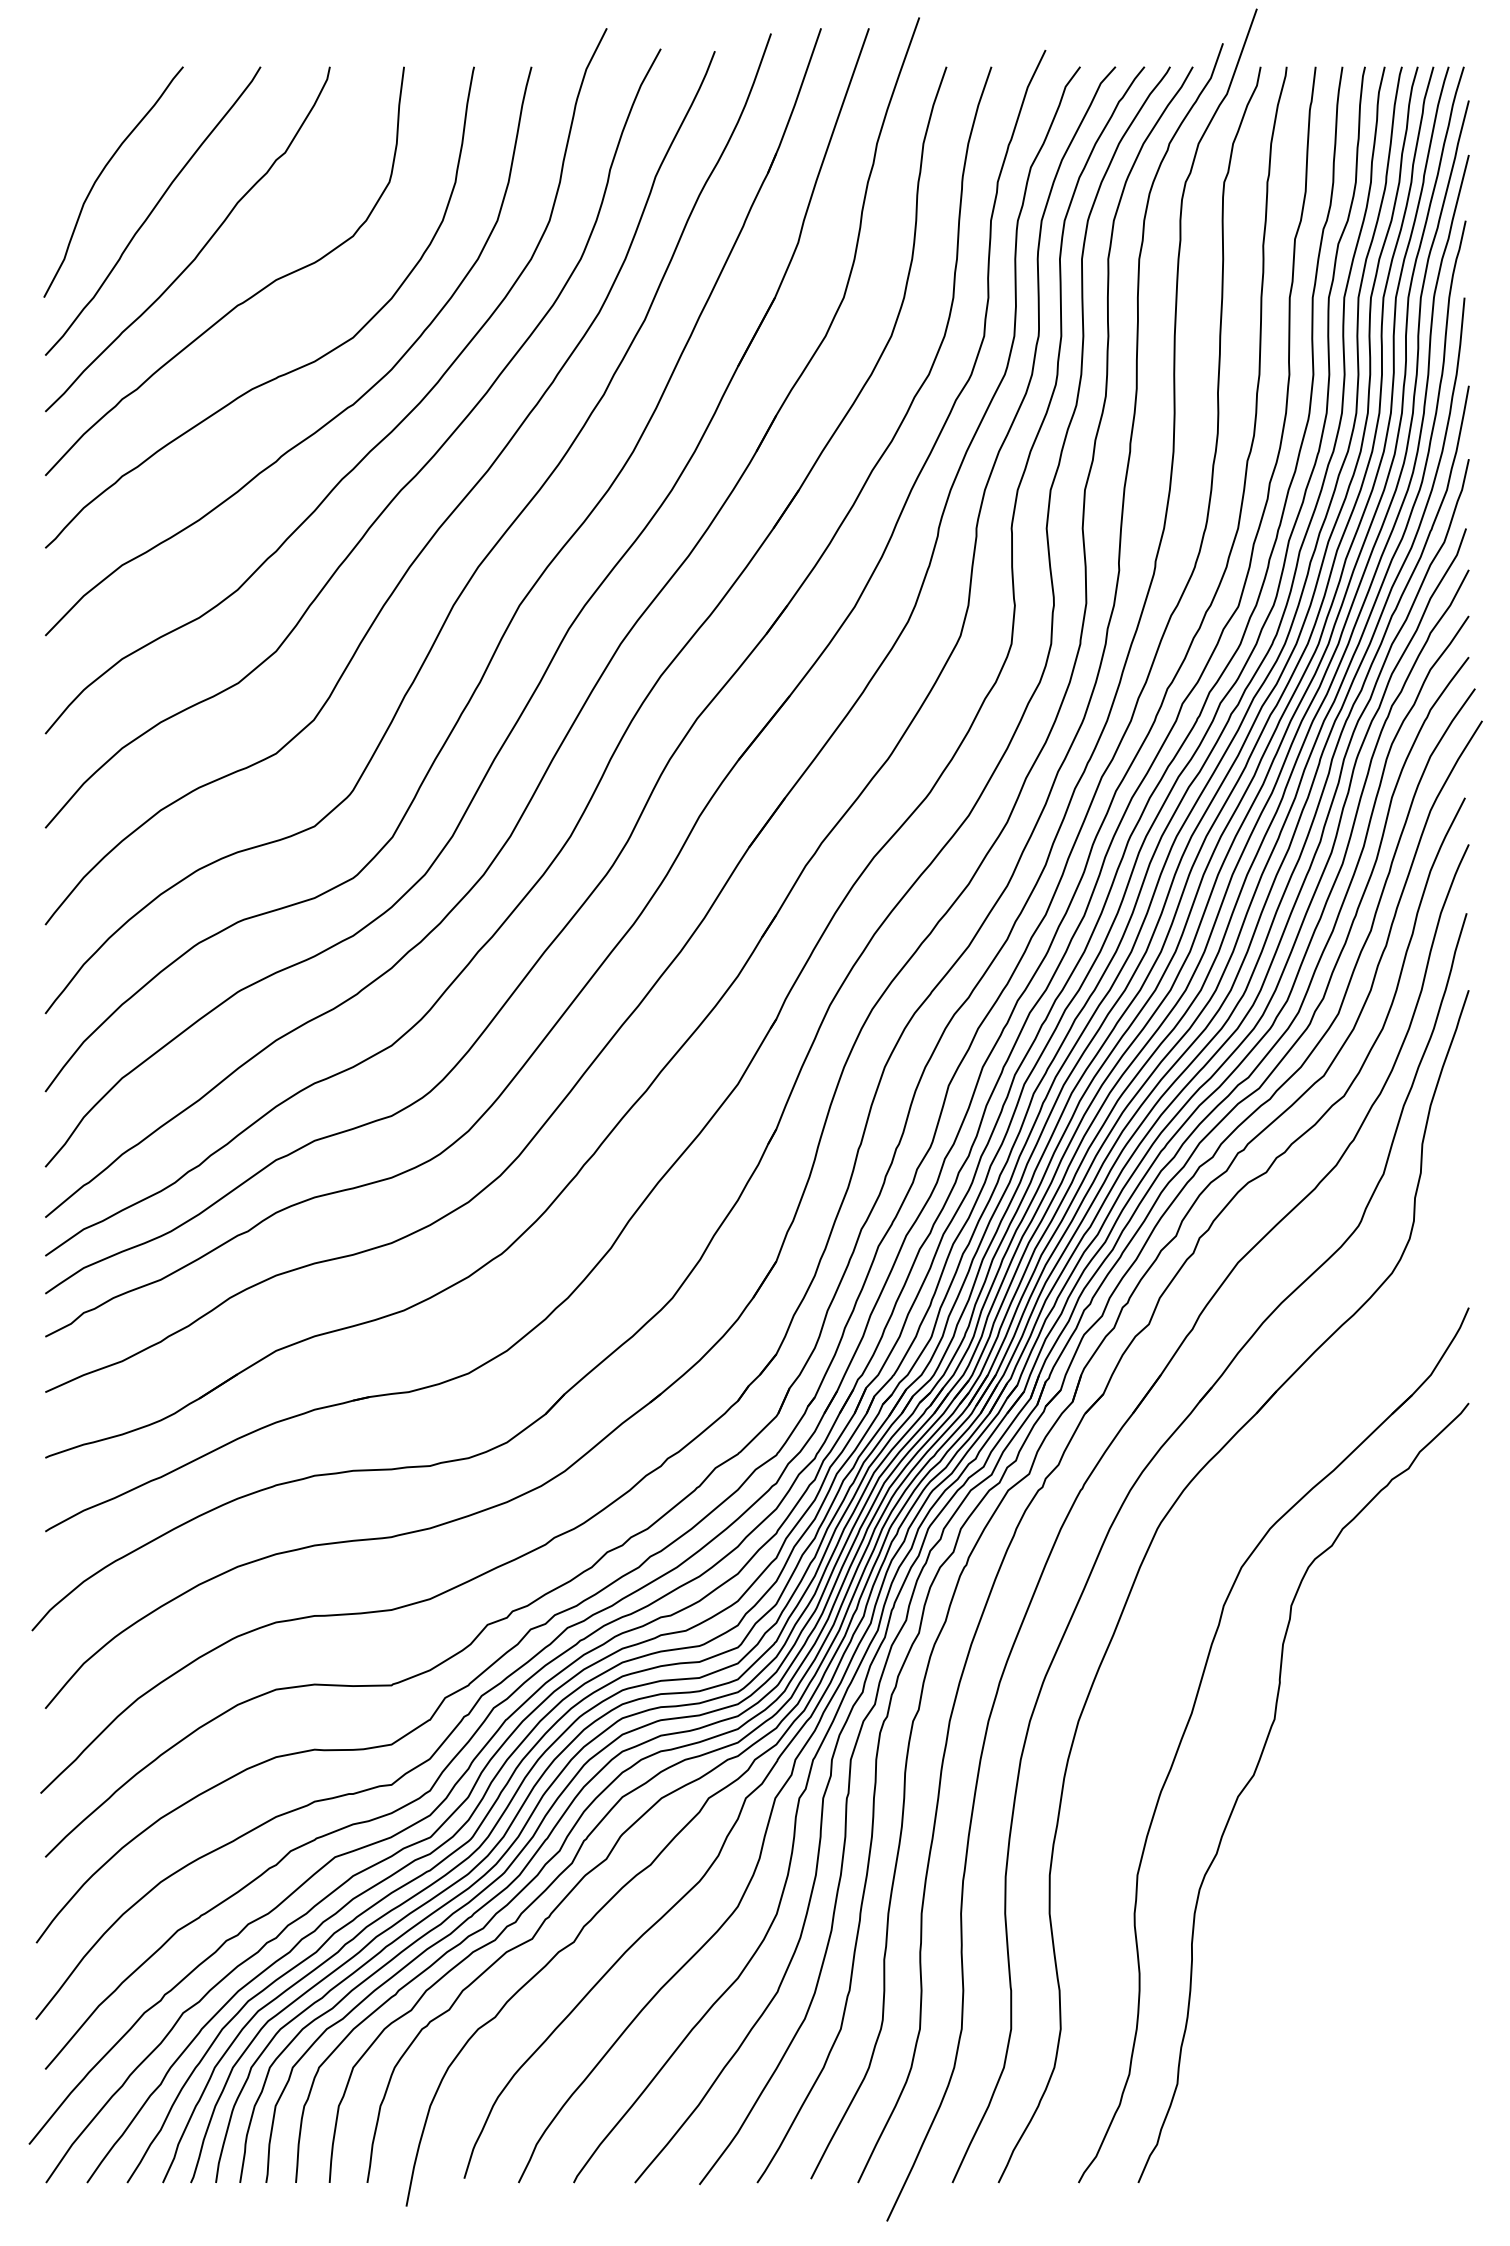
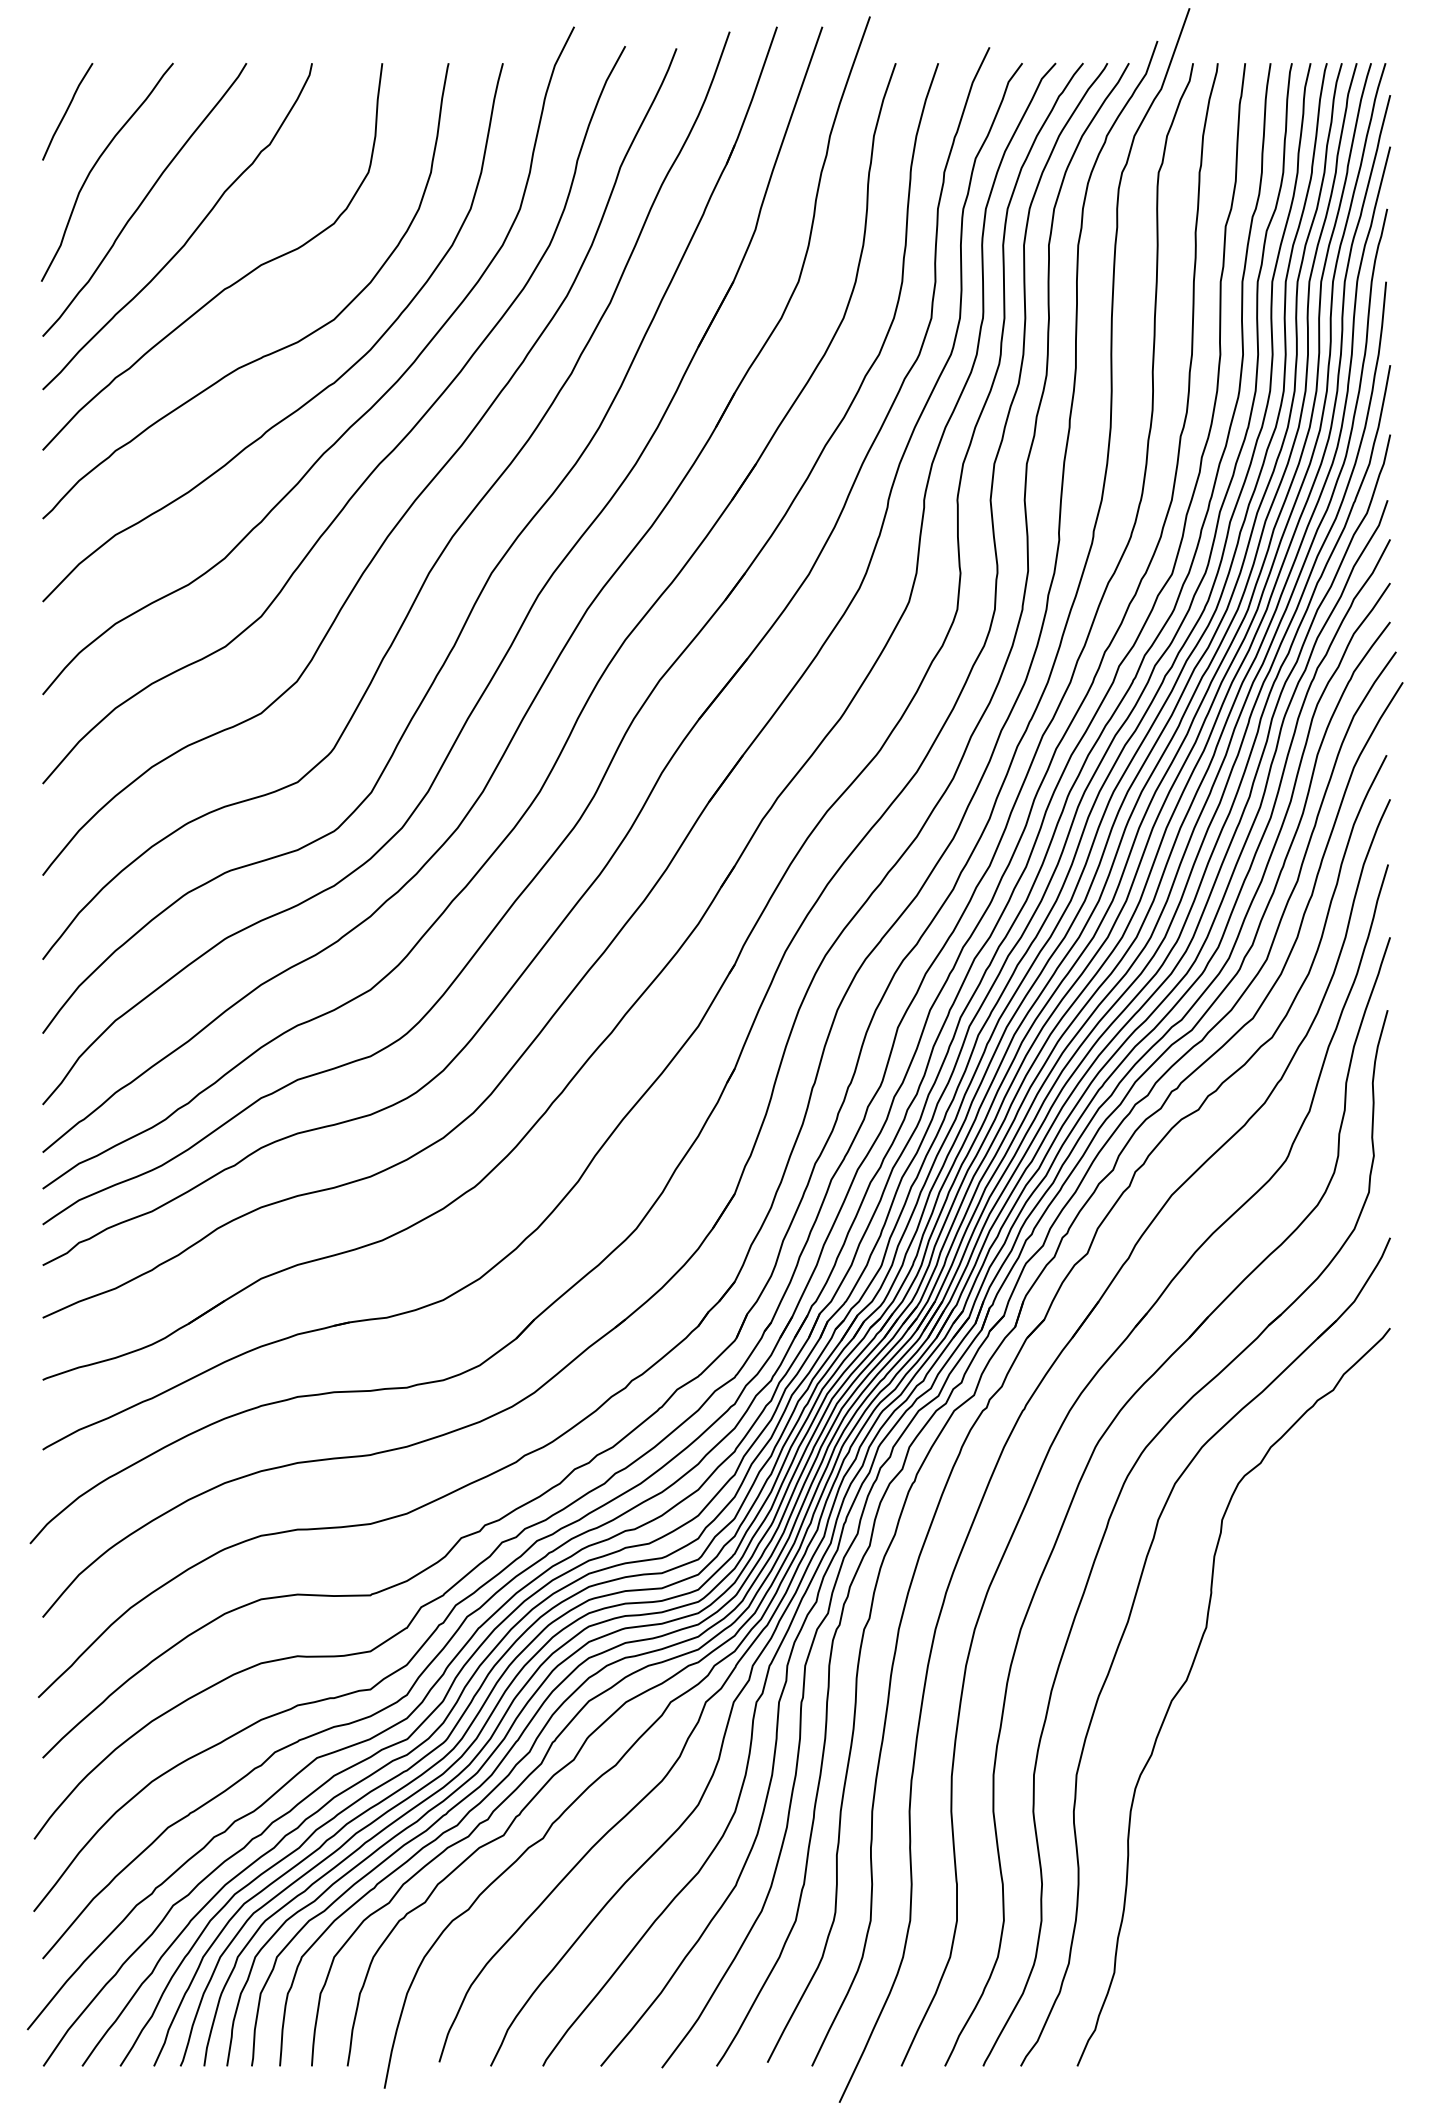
curve: (71, 117) -> (67, 111), added
part: (1176, 1597) -> (1113, 1512), added

